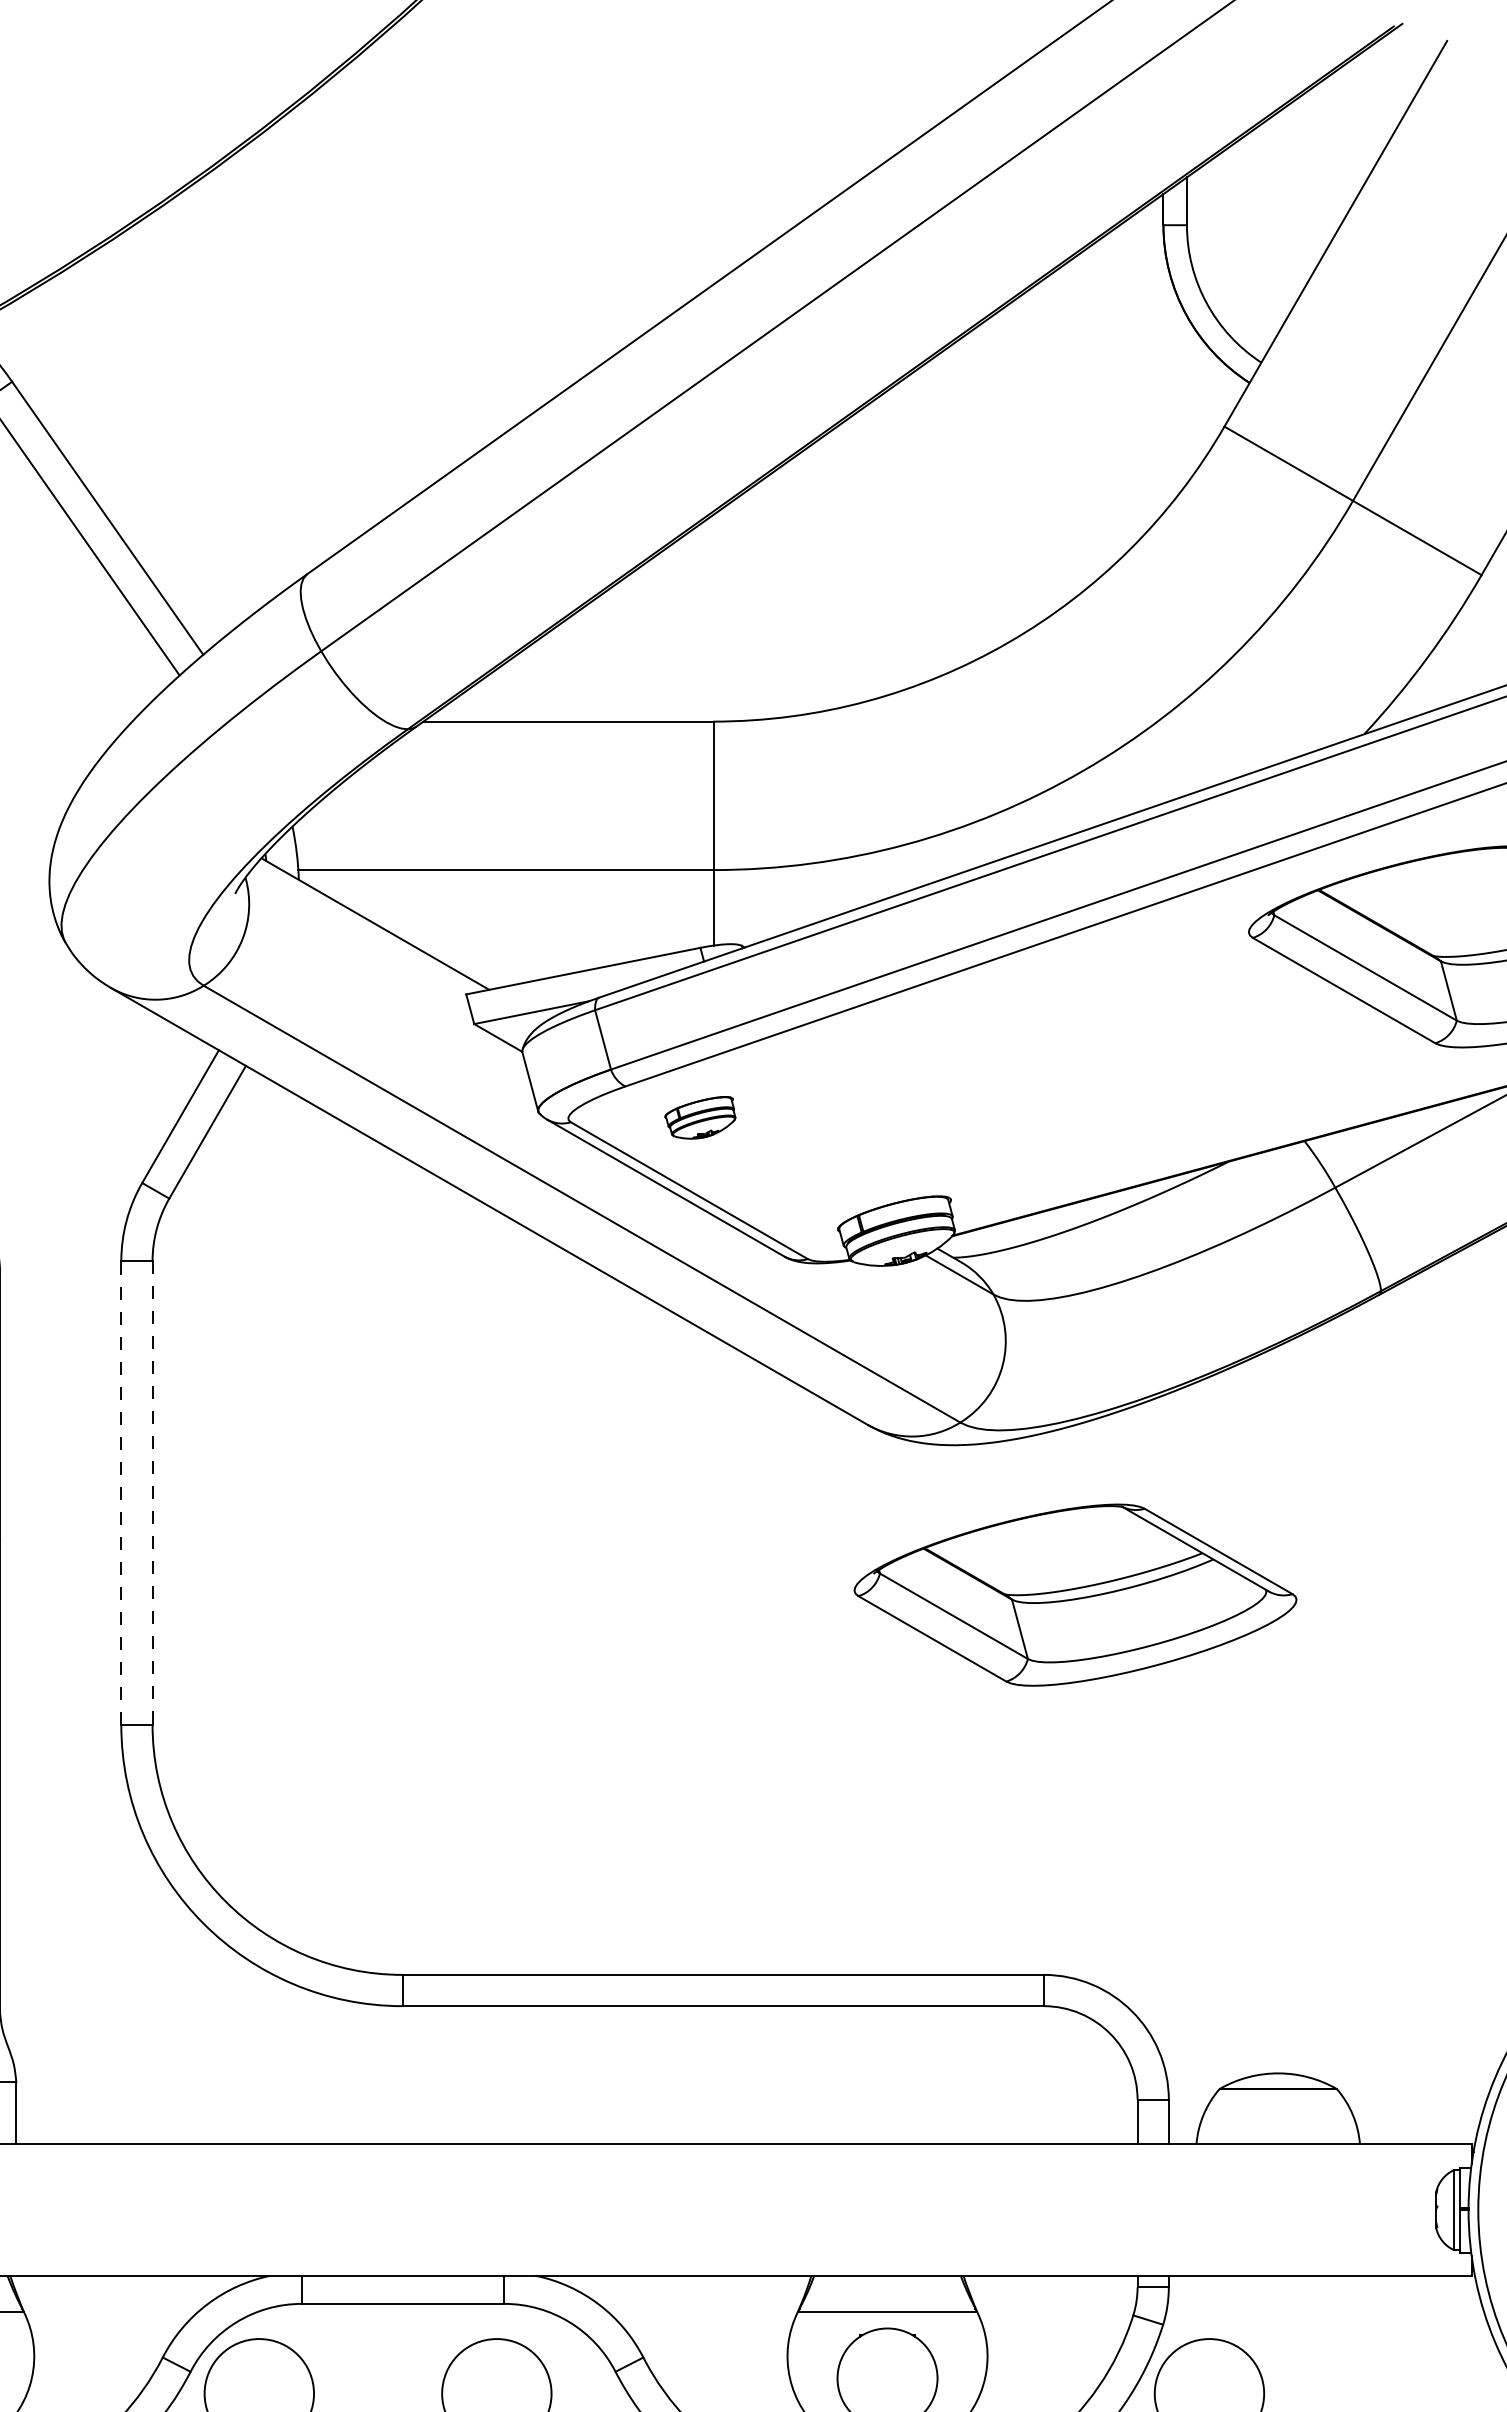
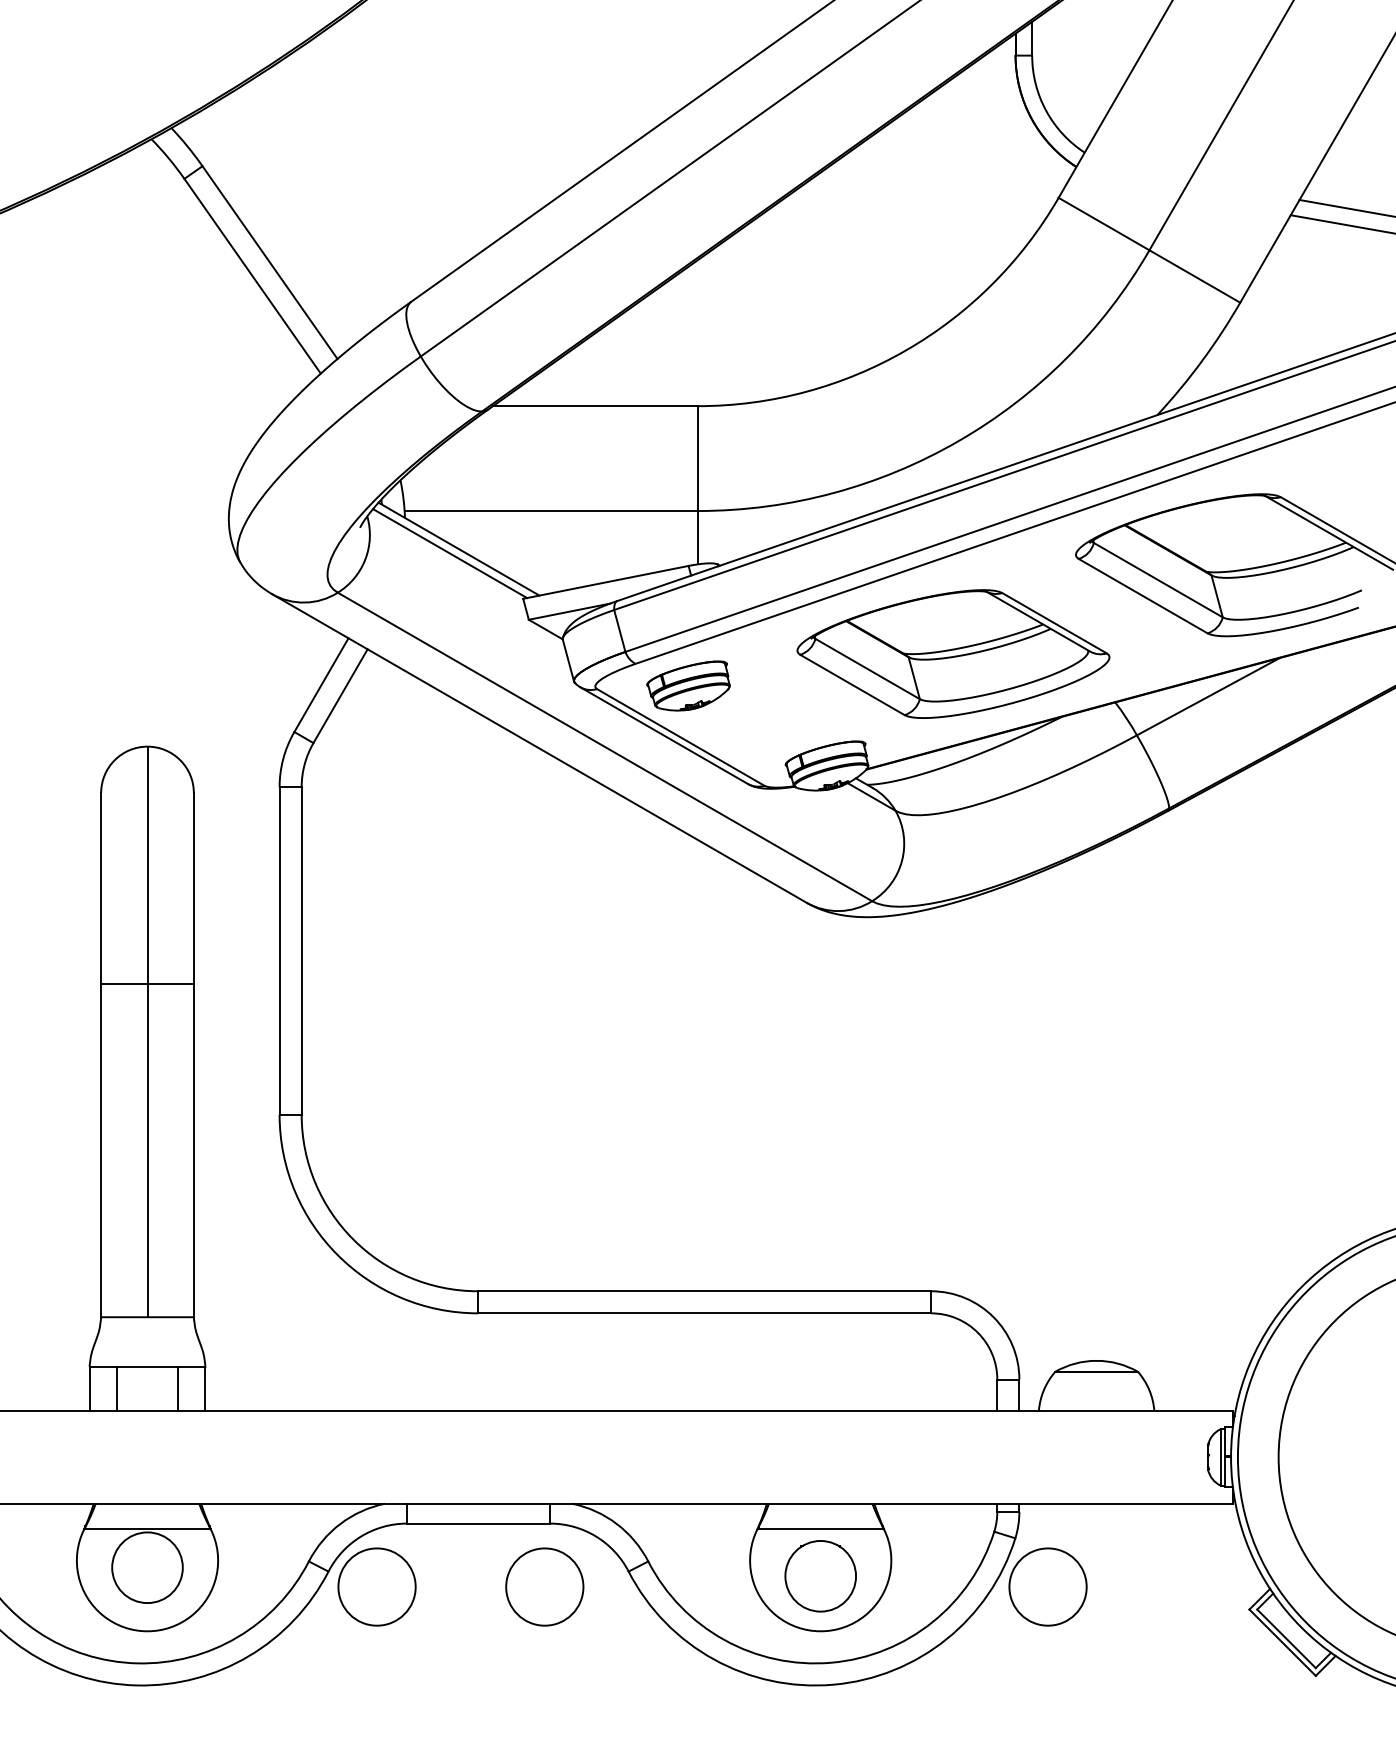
line: (363, 930) -> (450, 553), added
part: (700, 1117) -> (688, 685), size x1.67
line: (121, 1492) -> (279, 950), dashed -> solid
line: (152, 1492) -> (301, 950), dashed -> solid
part: (1075, 1594) -> (953, 653), moved

